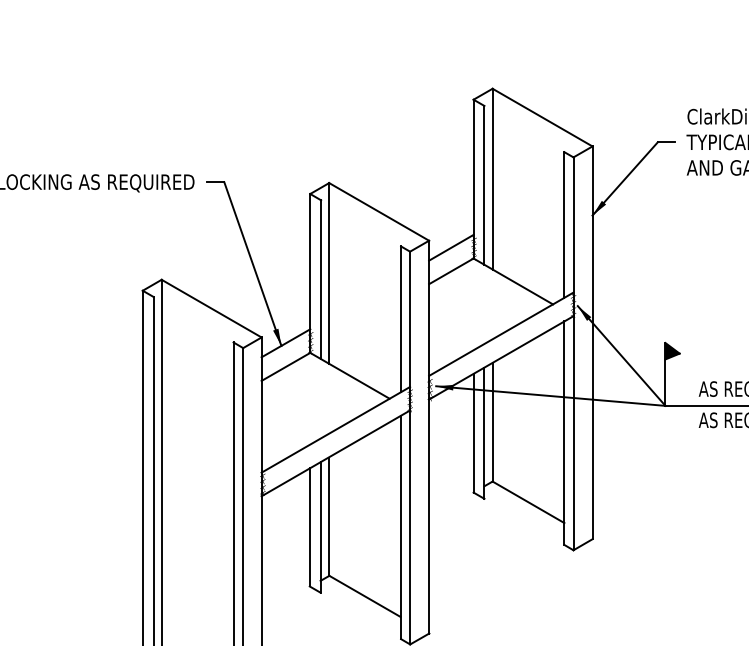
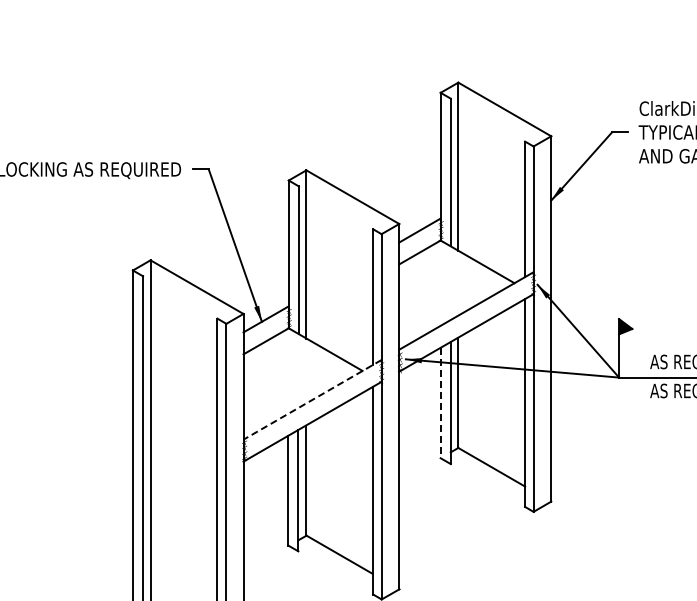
line: (335, 429) -> (312, 399), solid -> dashed
line: (473, 433) -> (440, 403), solid -> dashed

